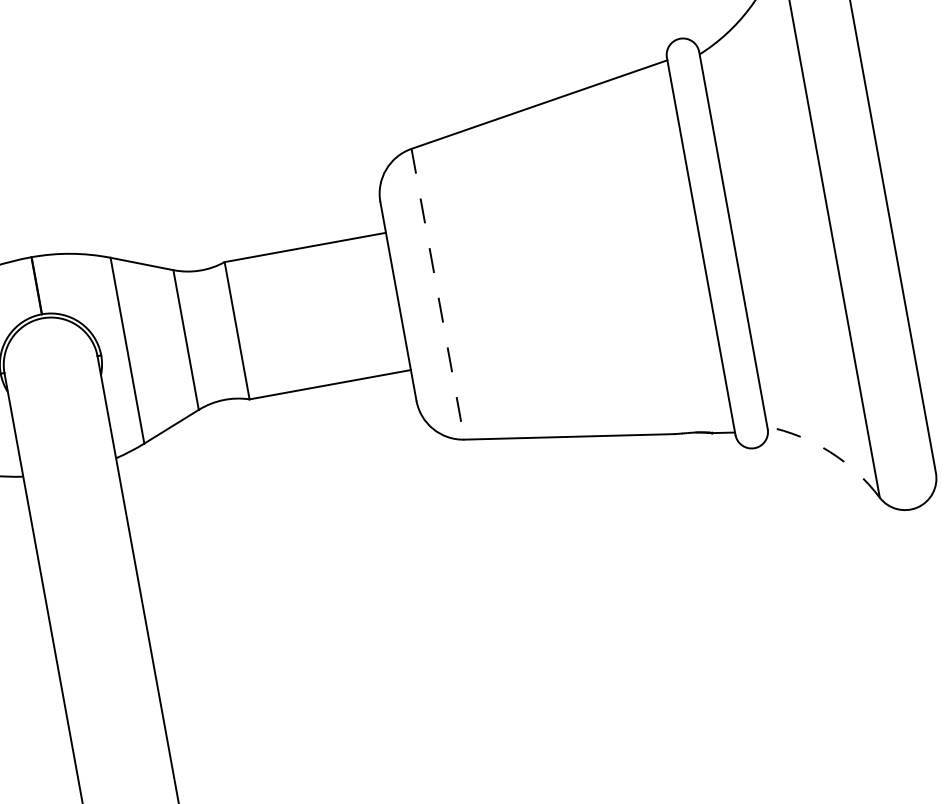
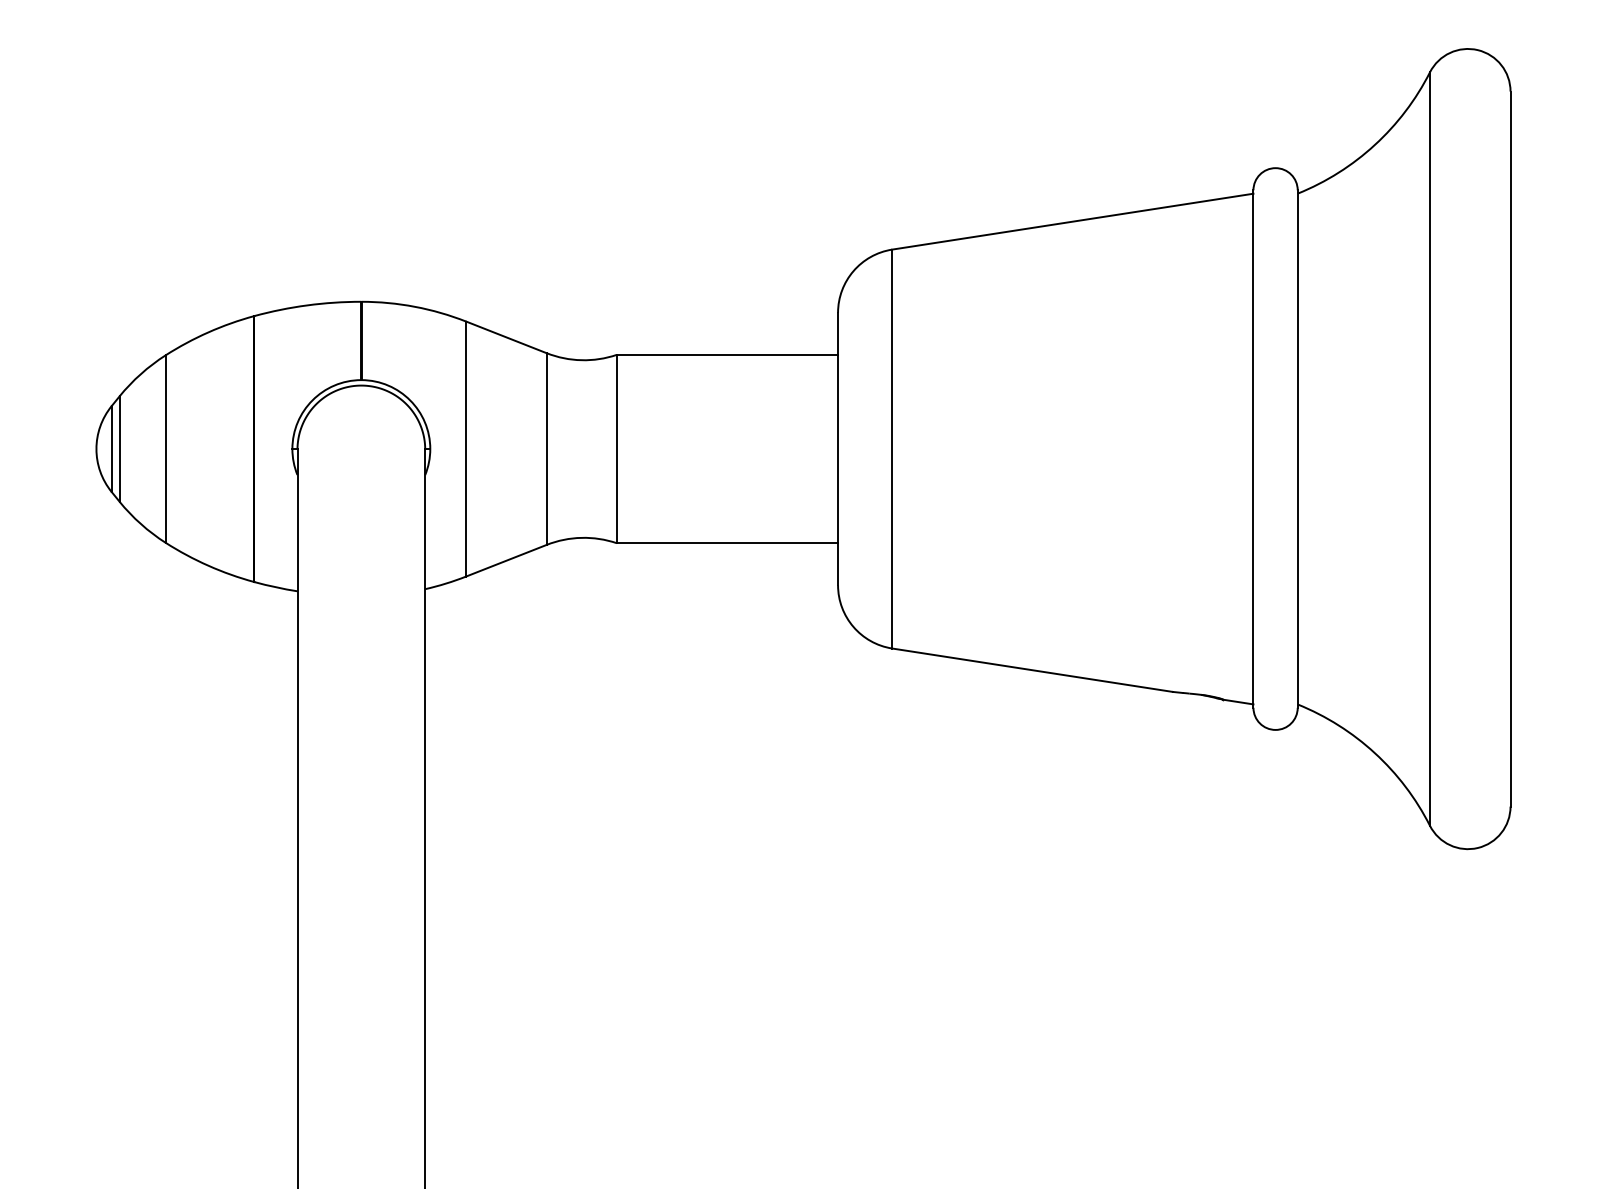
line: (438, 294) -> (892, 449), dashed -> solid
arc: (829, 452) -> (1374, 753), dashed -> solid

